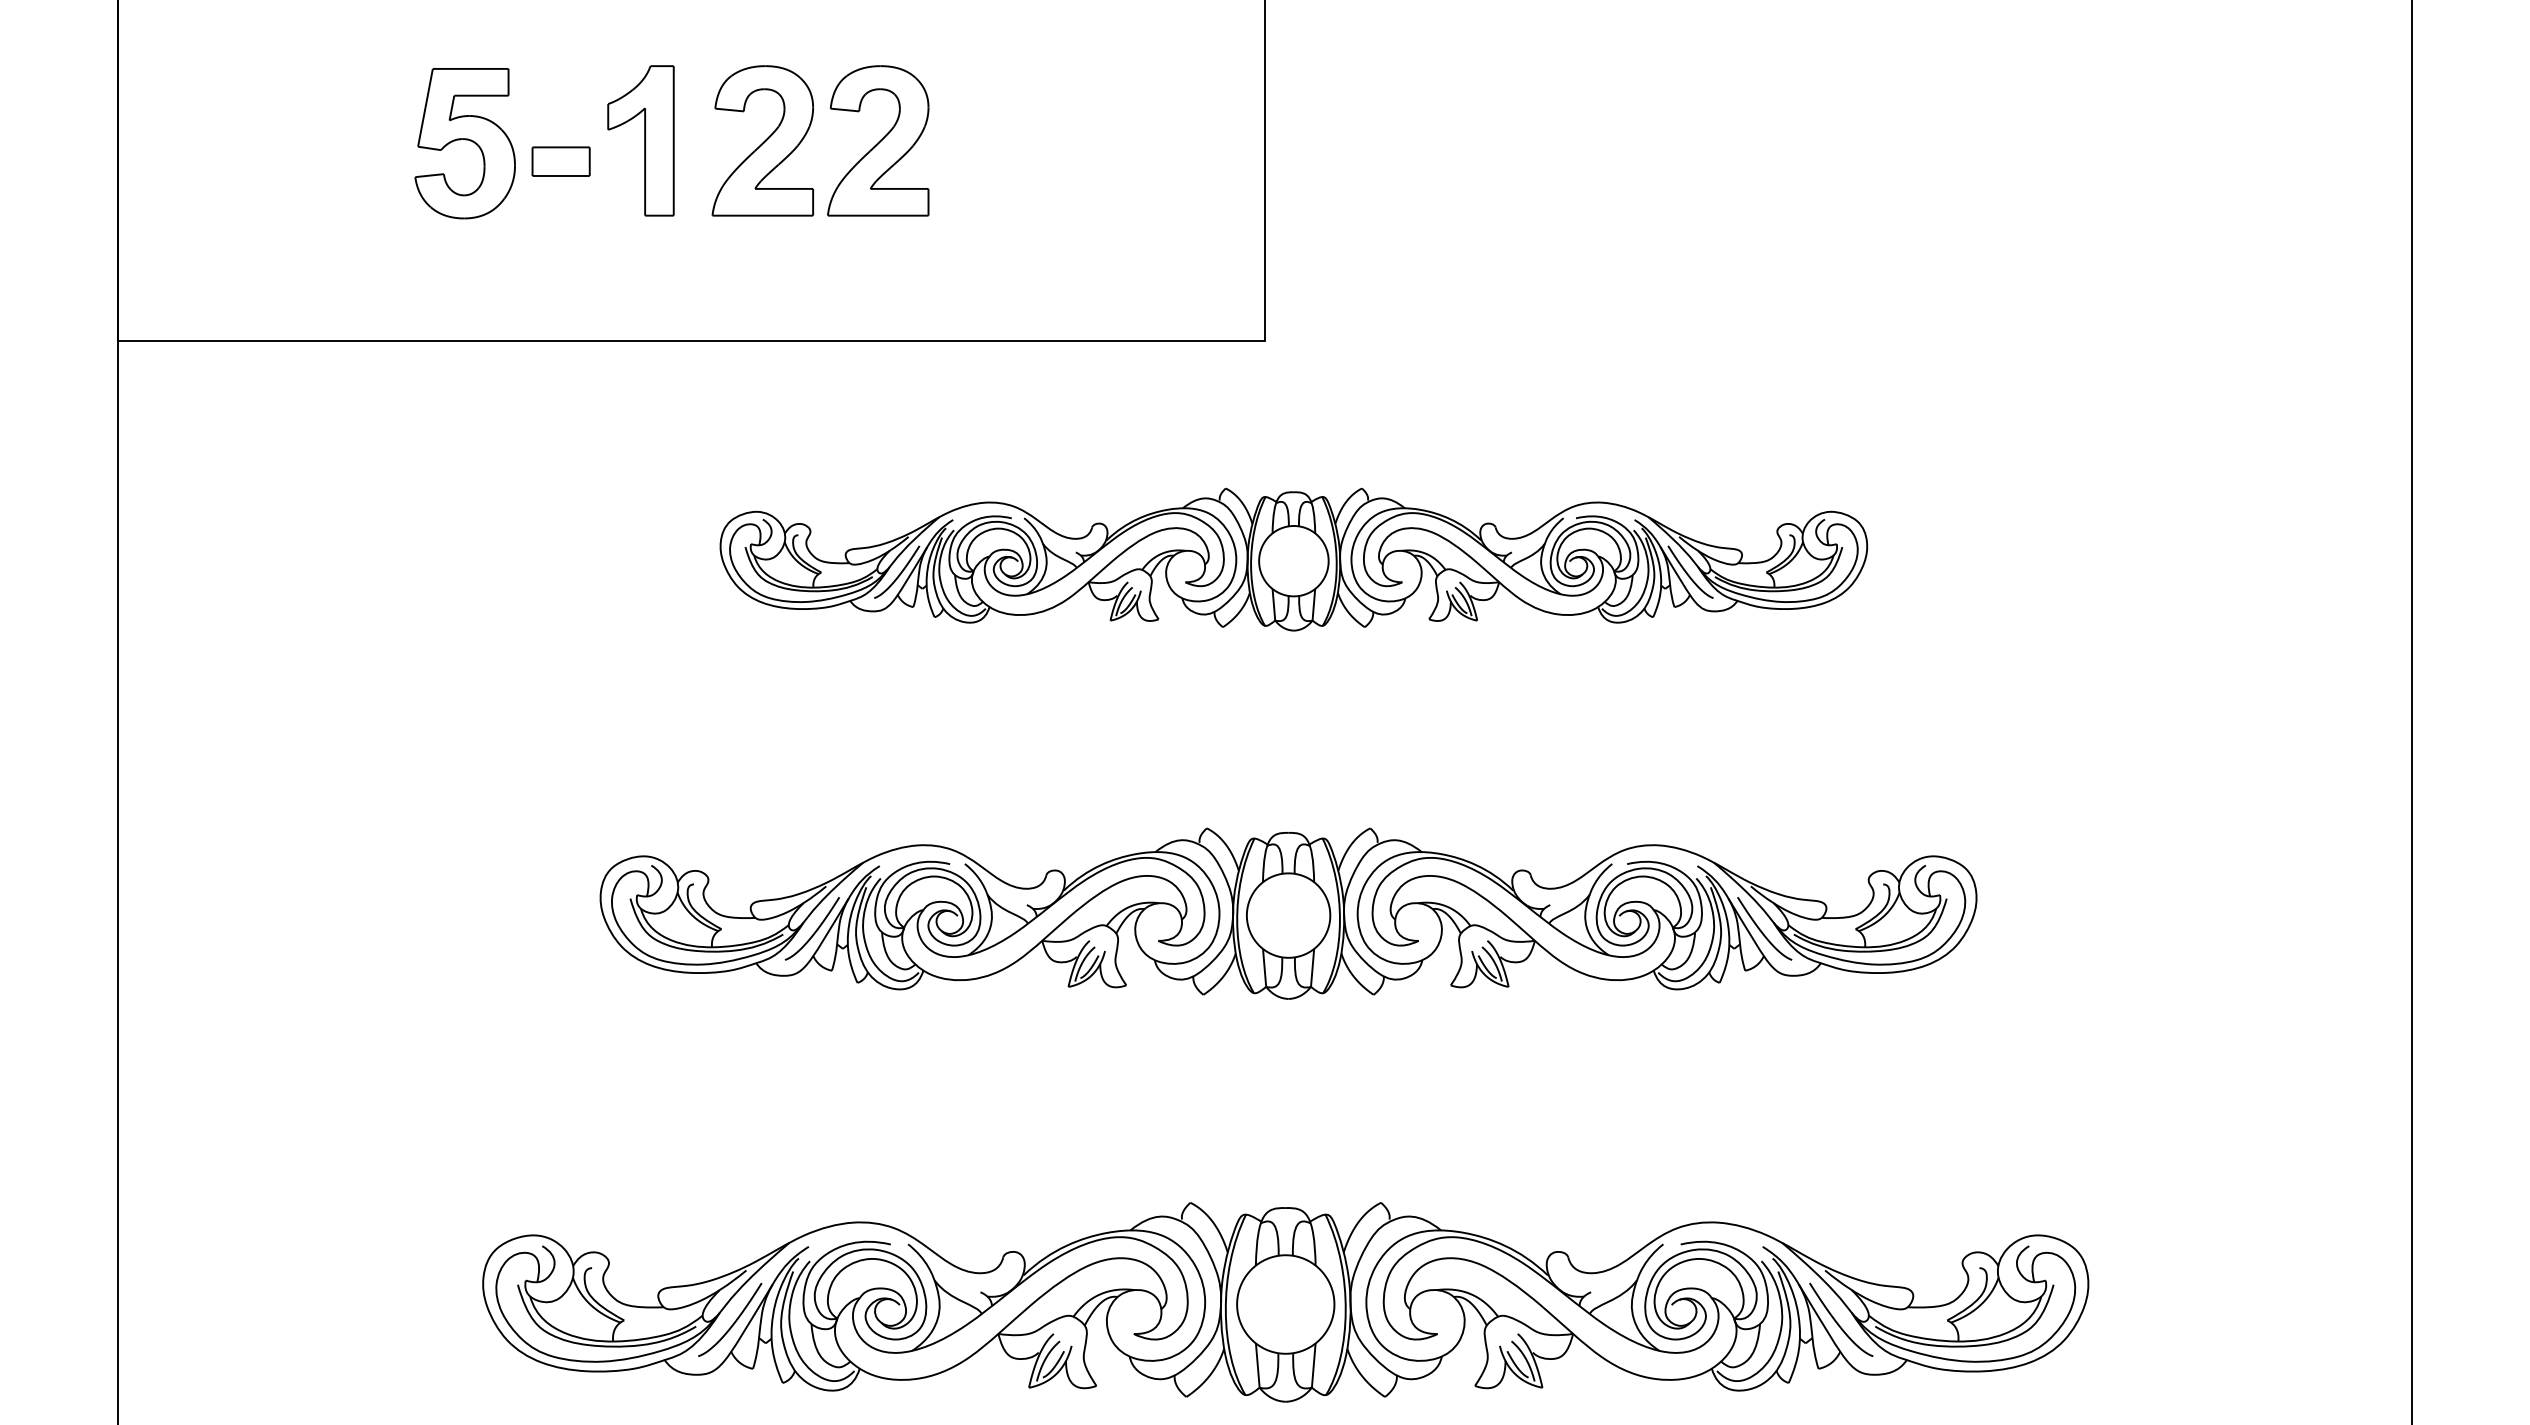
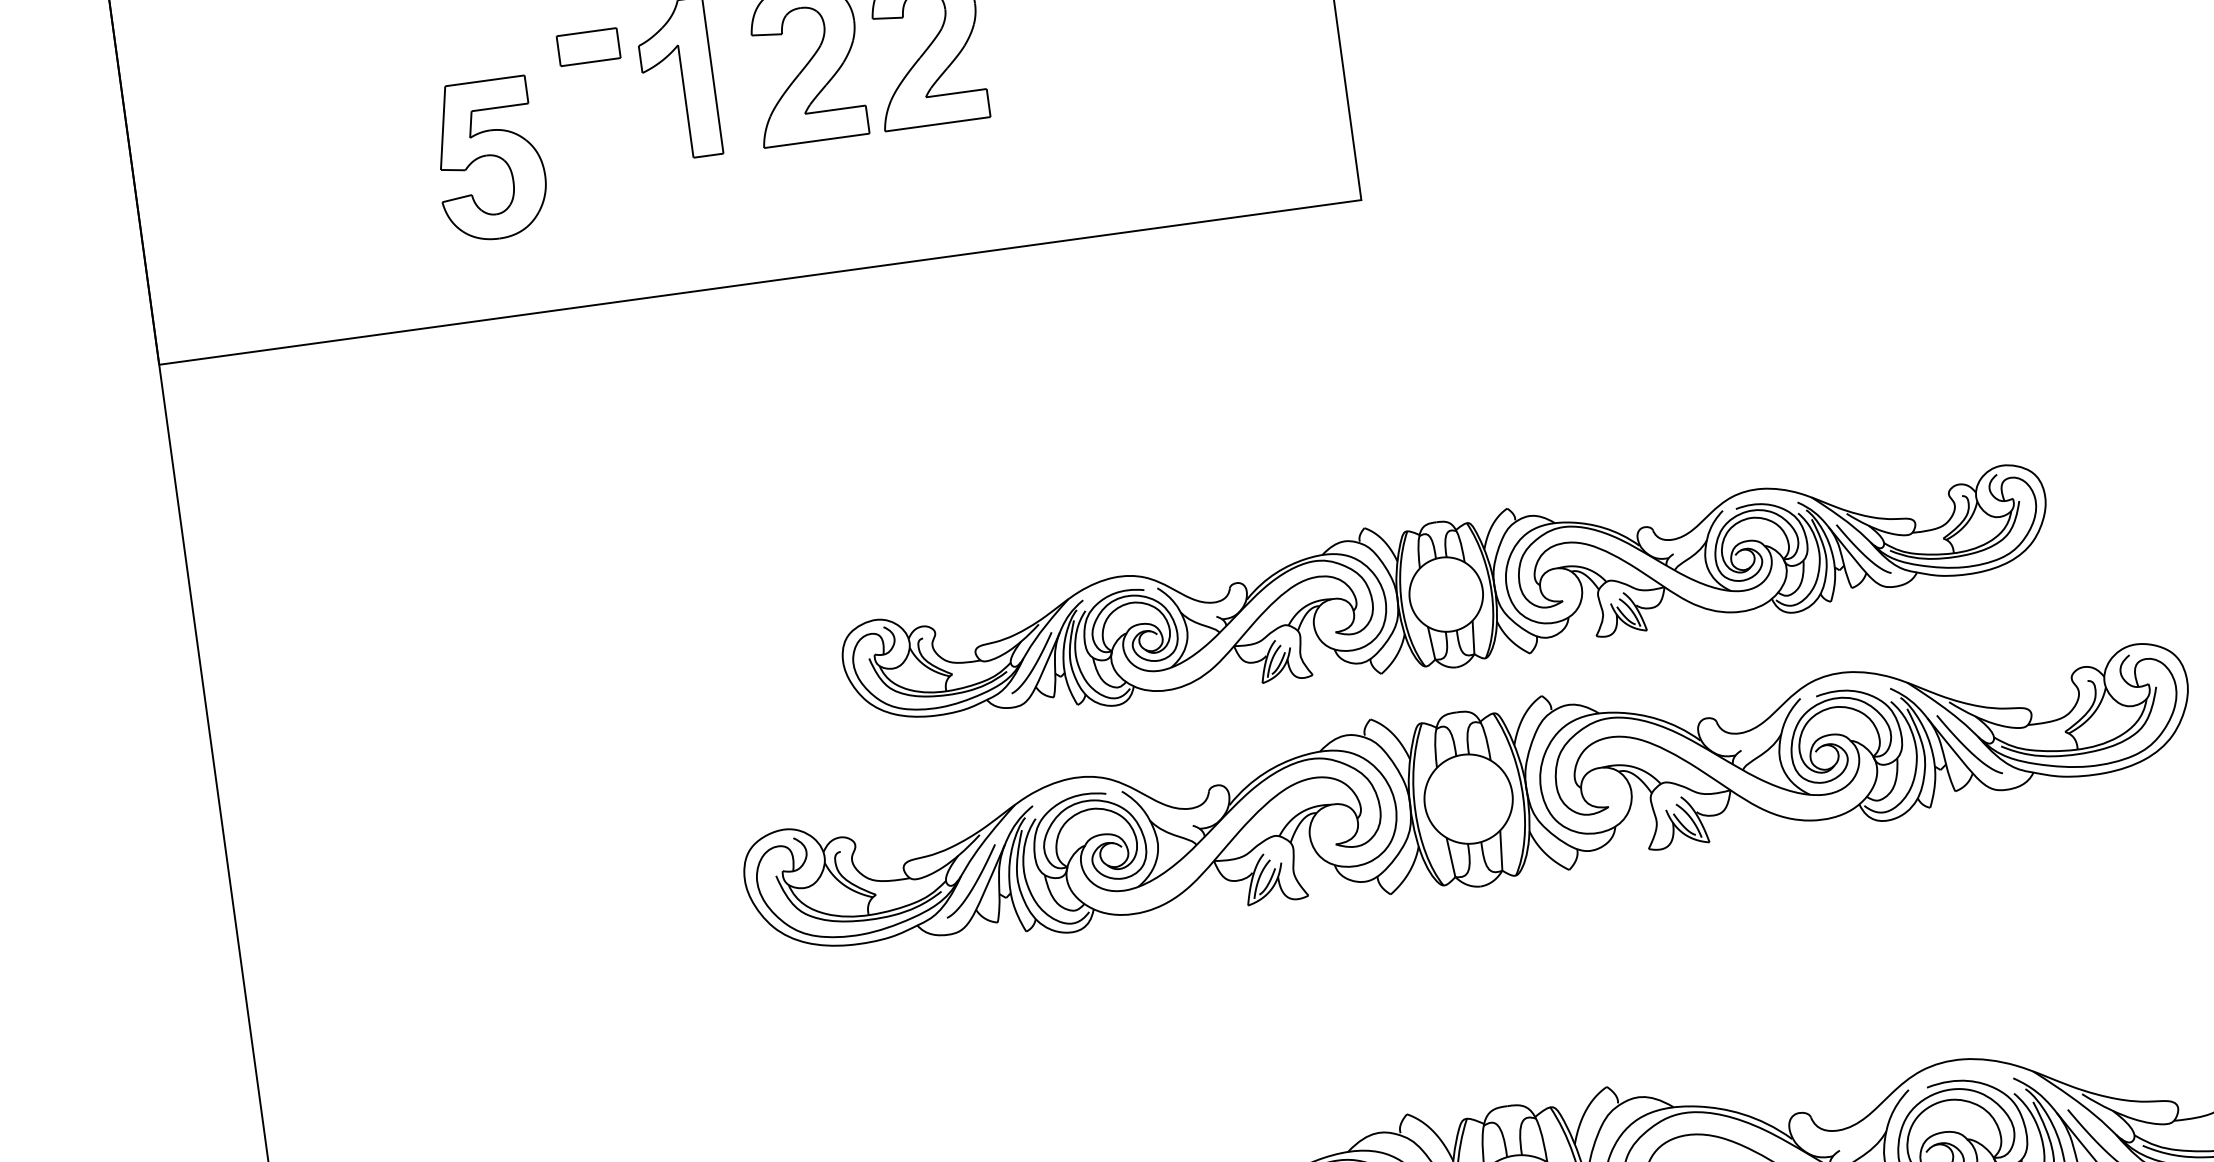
part: (464, 143) -> (489, 159), moved
part: (560, 161) -> (587, 47), moved
part: (1293, 559) -> (1445, 592), moved

